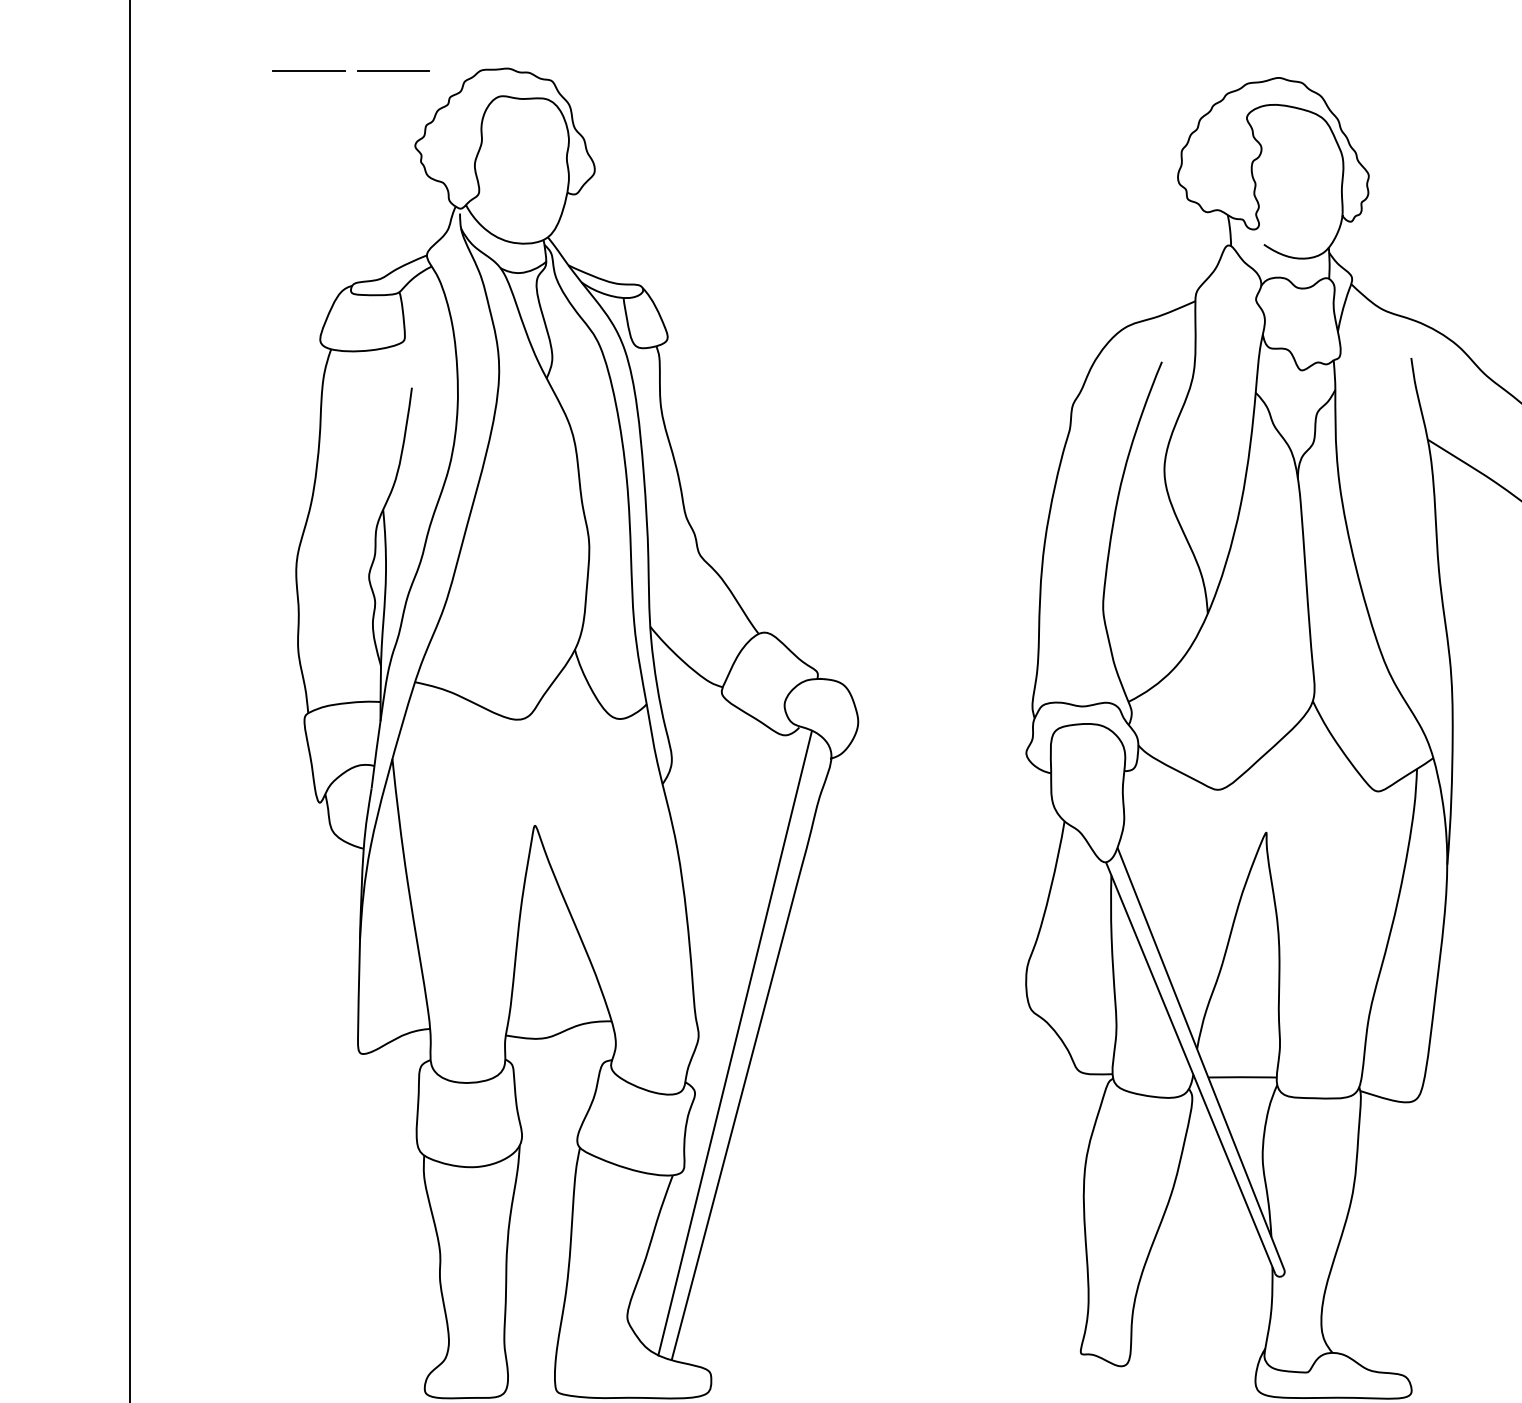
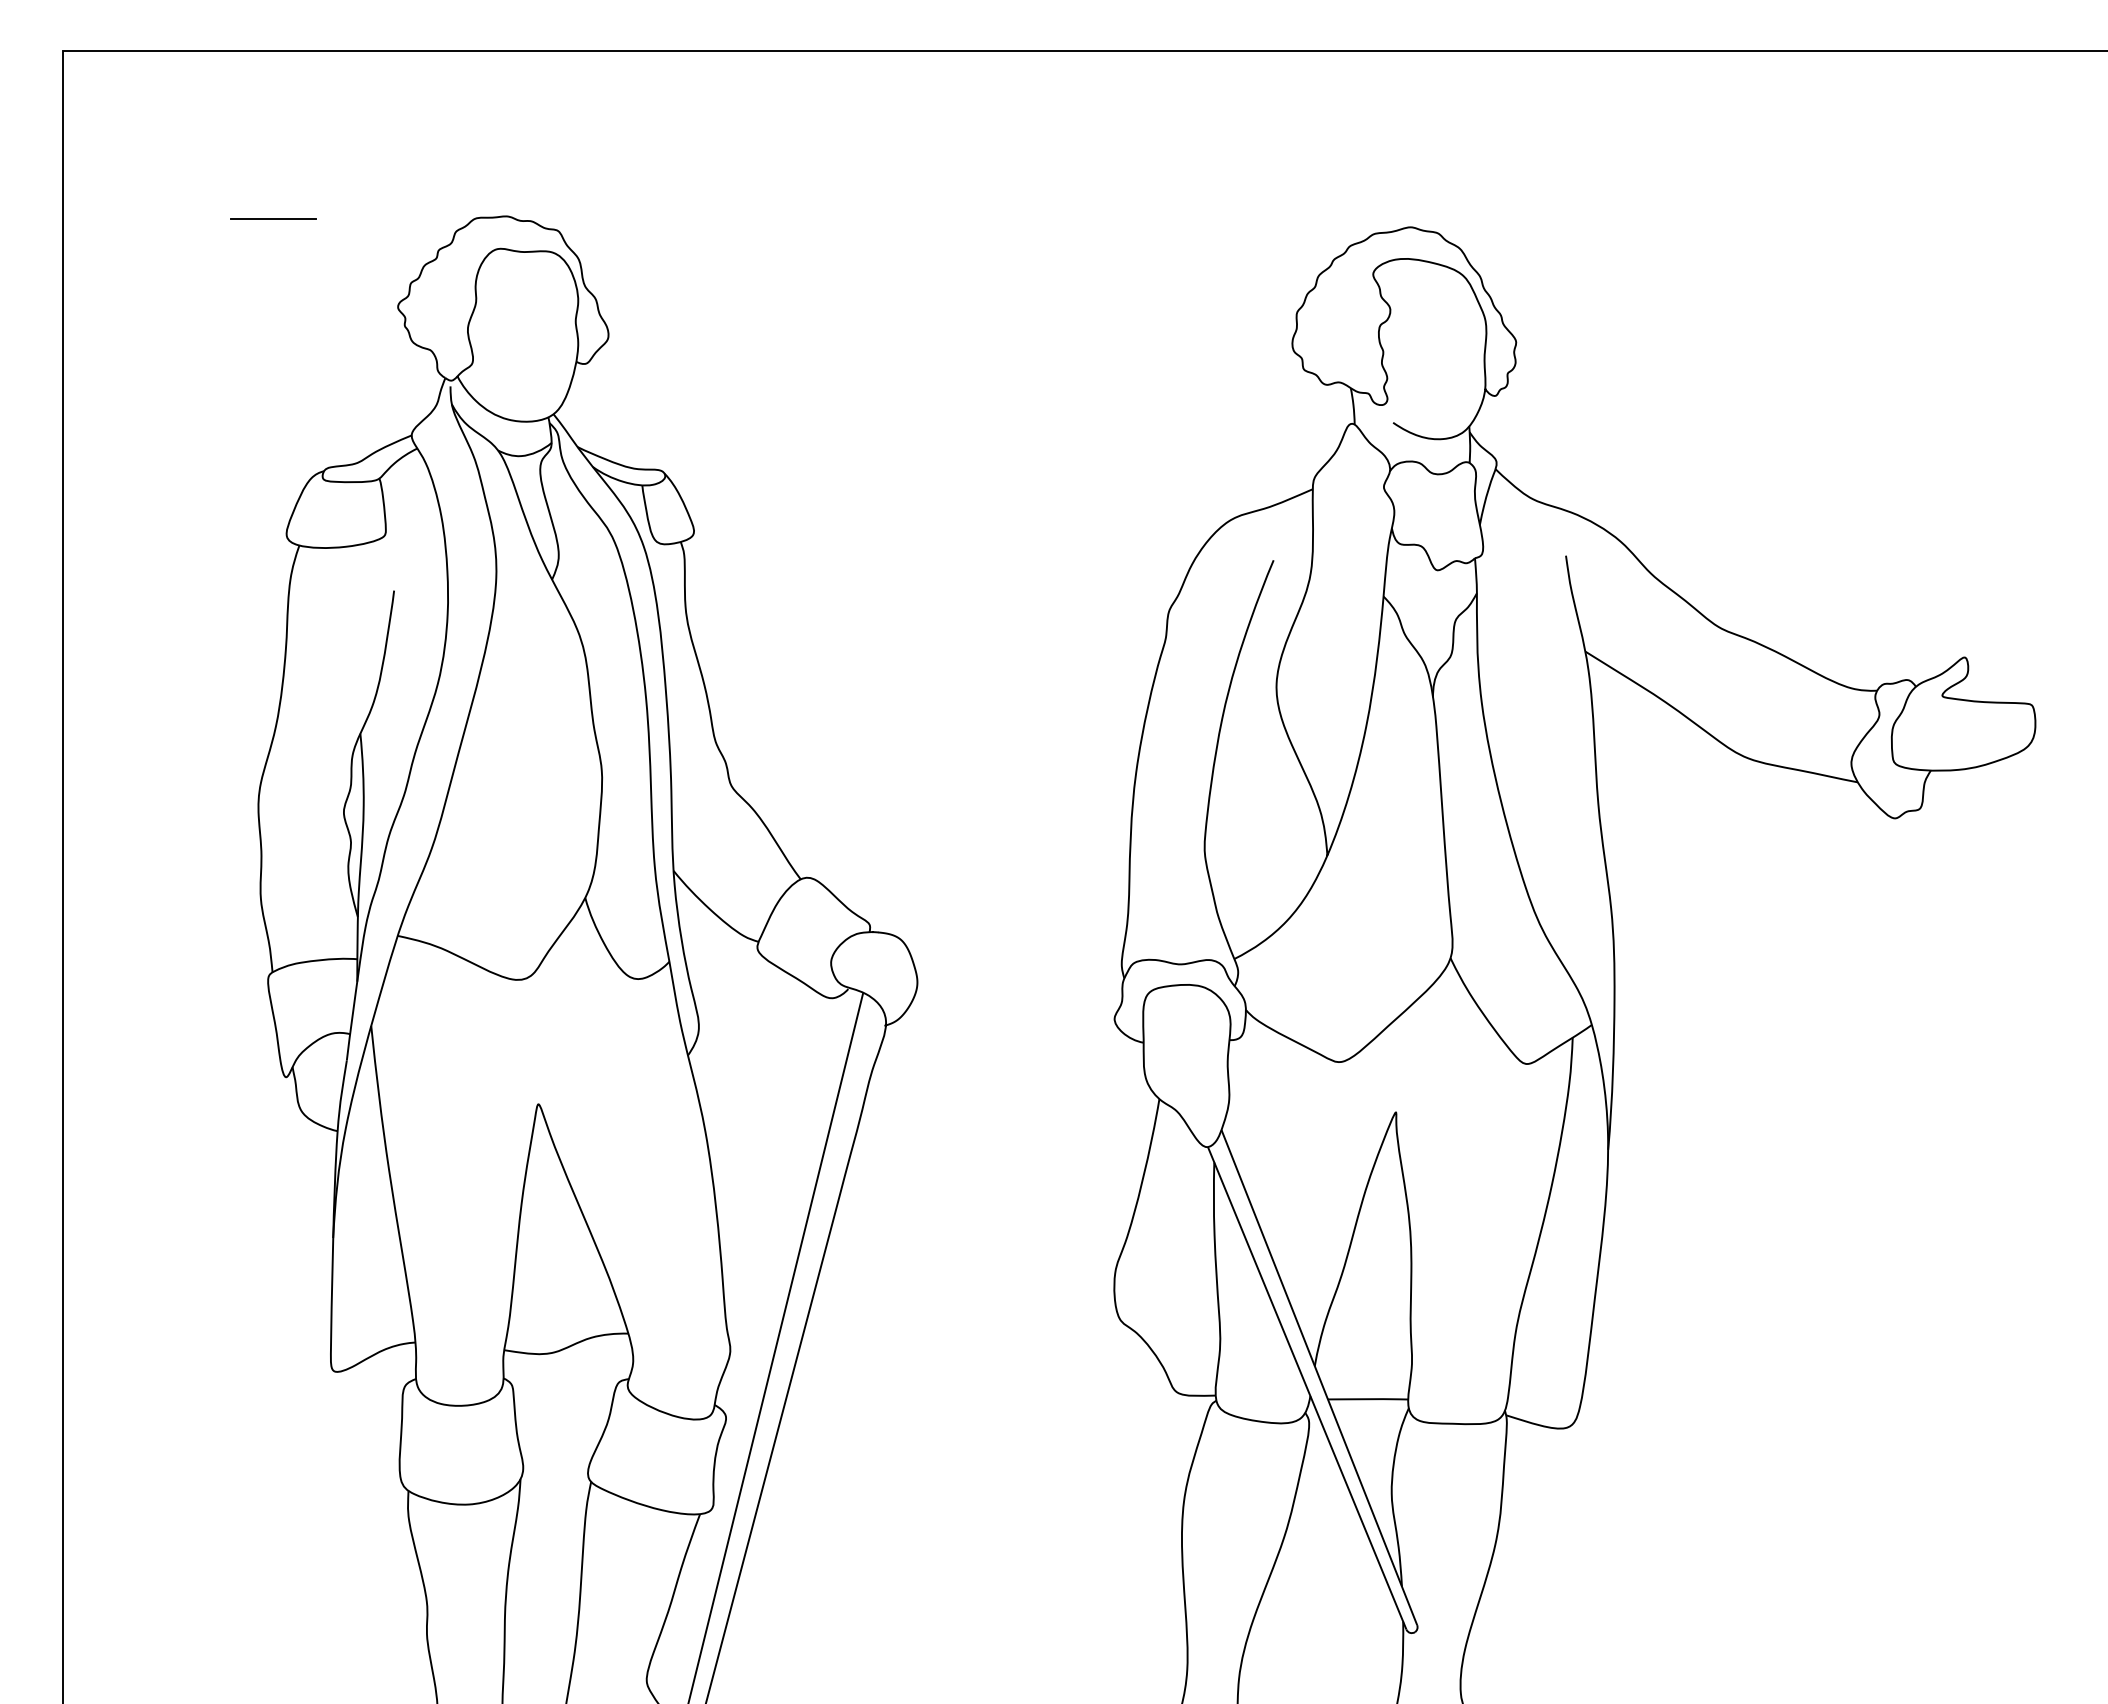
line: (393, 70) -> (372, 218), removed

